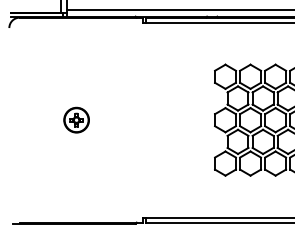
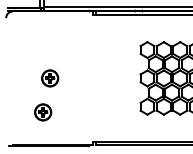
part: (66, 172) -> (43, 112), added

